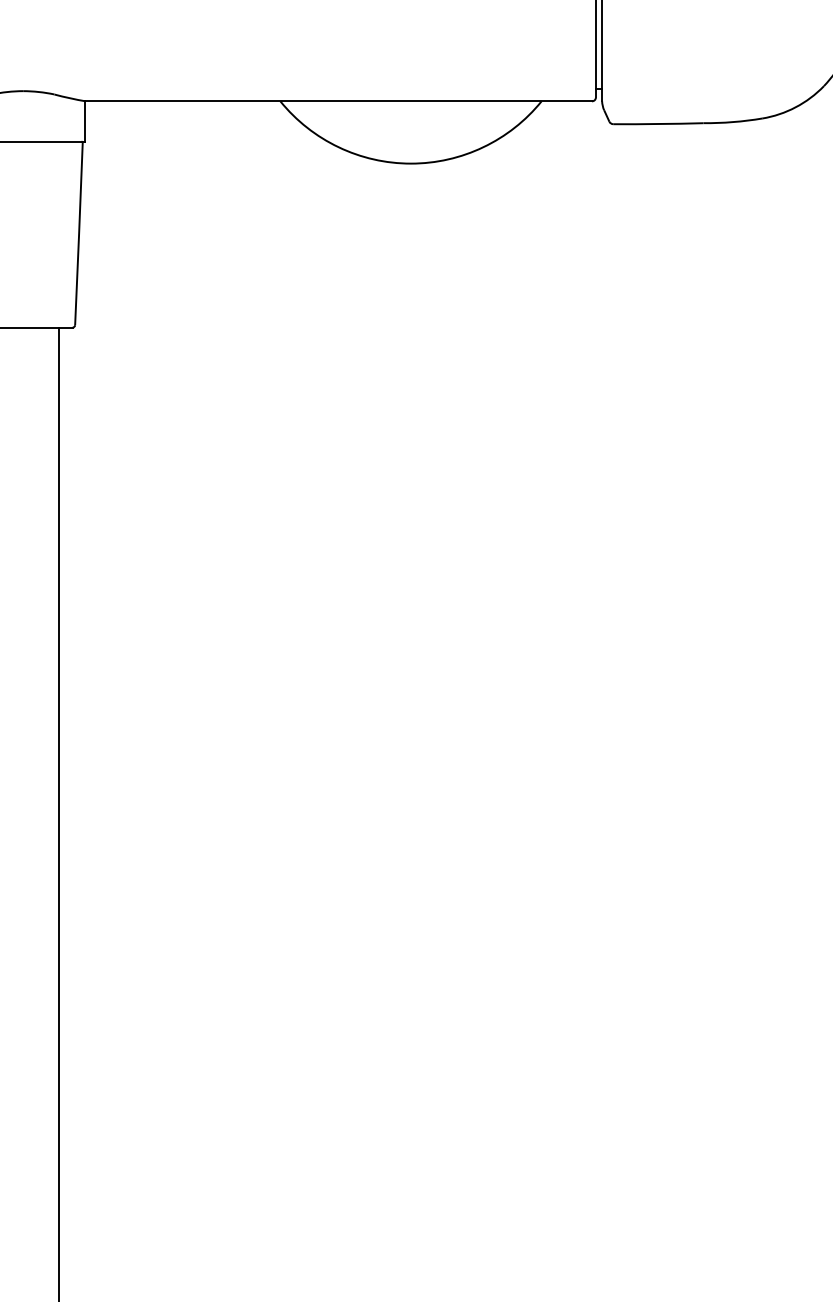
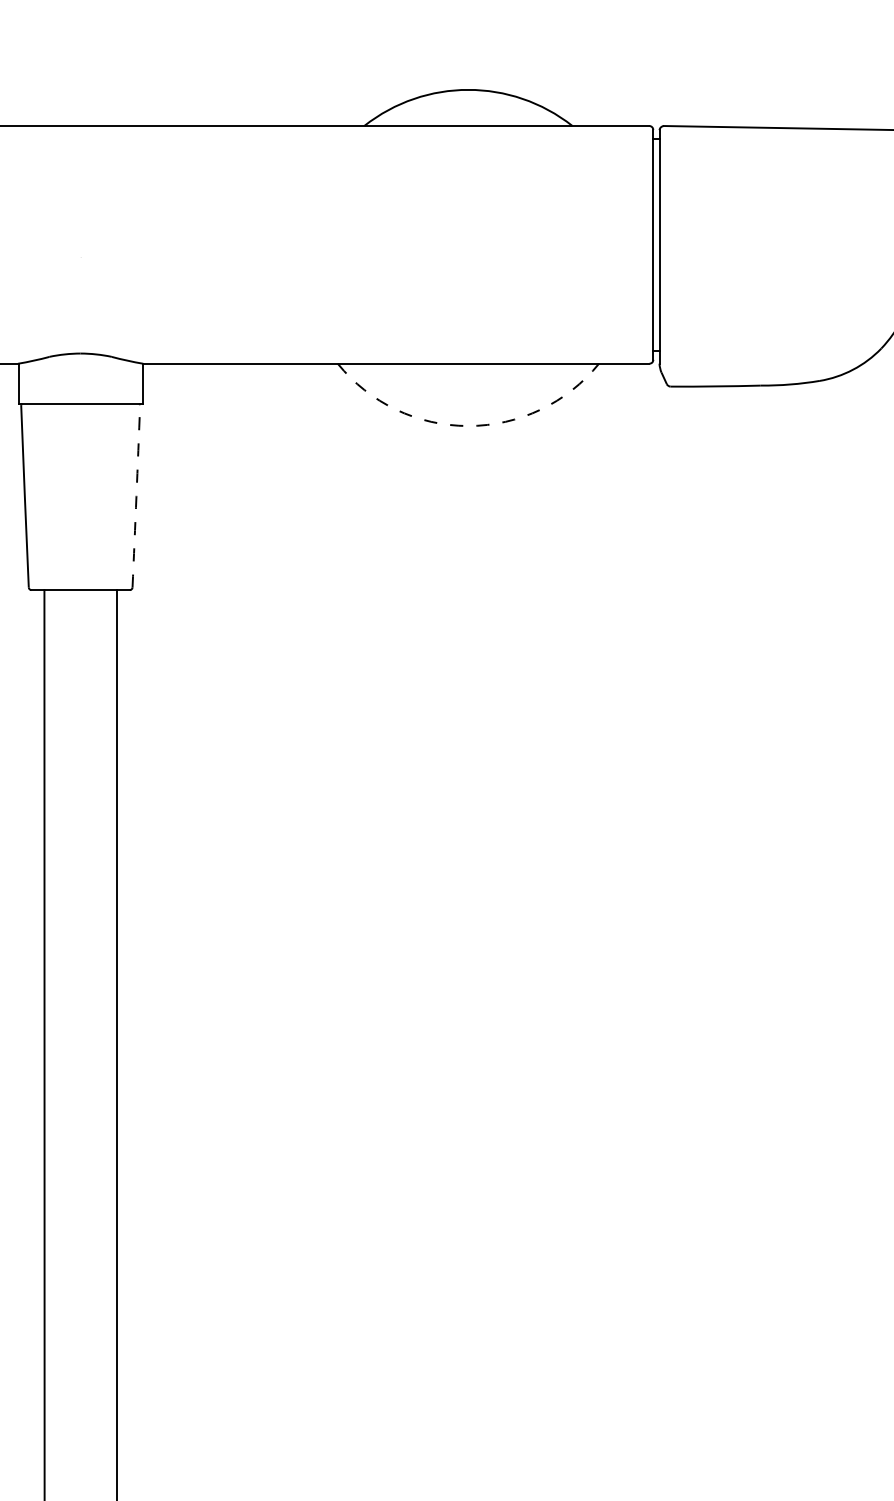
arc: (411, 164) -> (468, 426), solid -> dashed
arc: (79, 234) -> (136, 496), solid -> dashed

